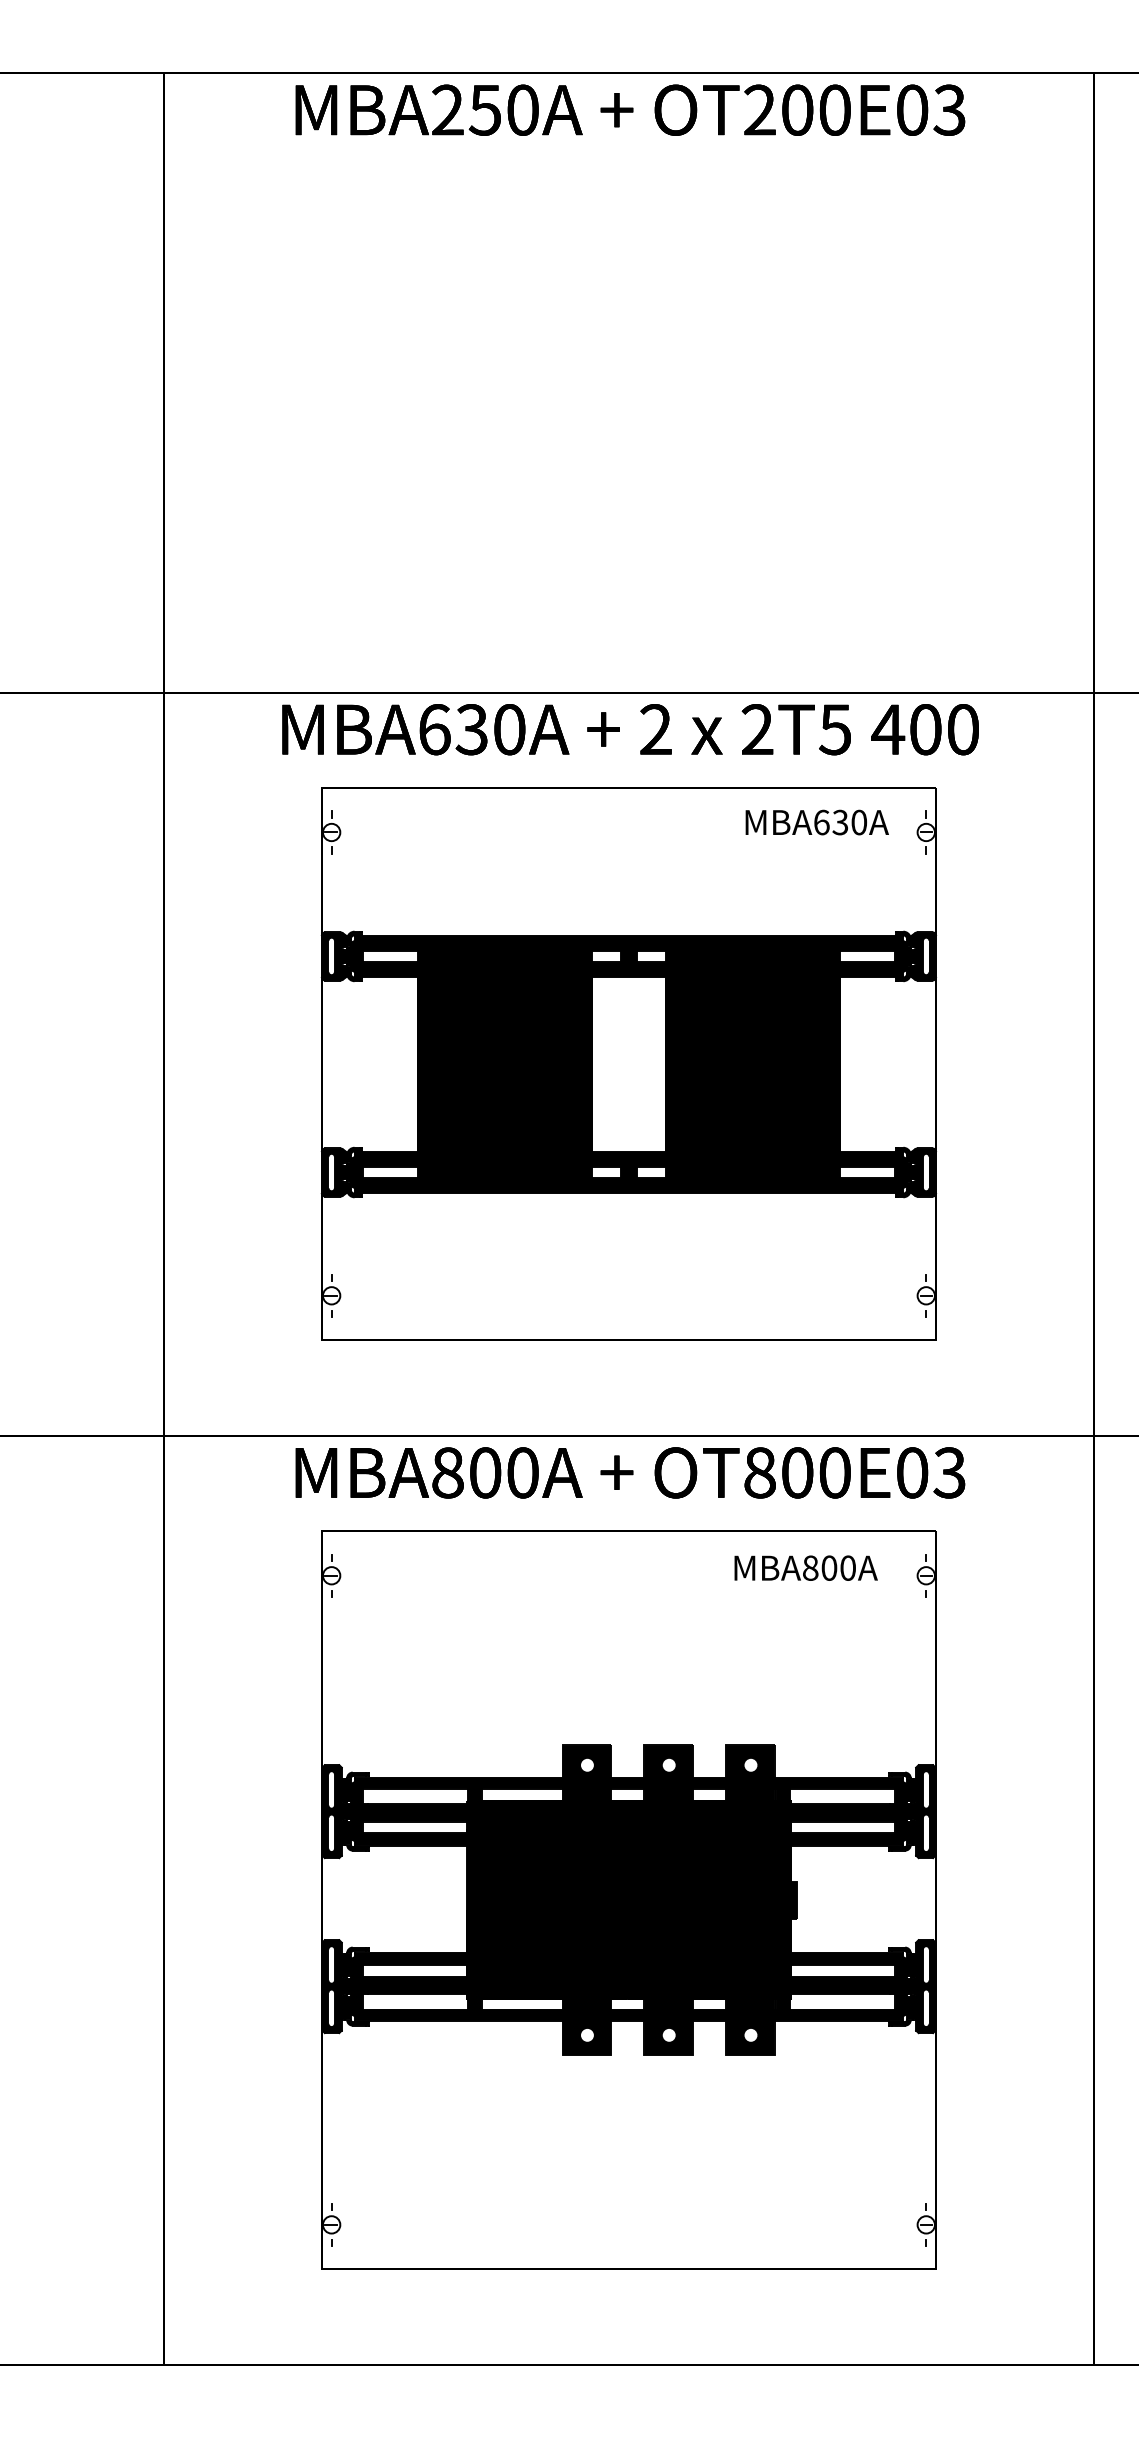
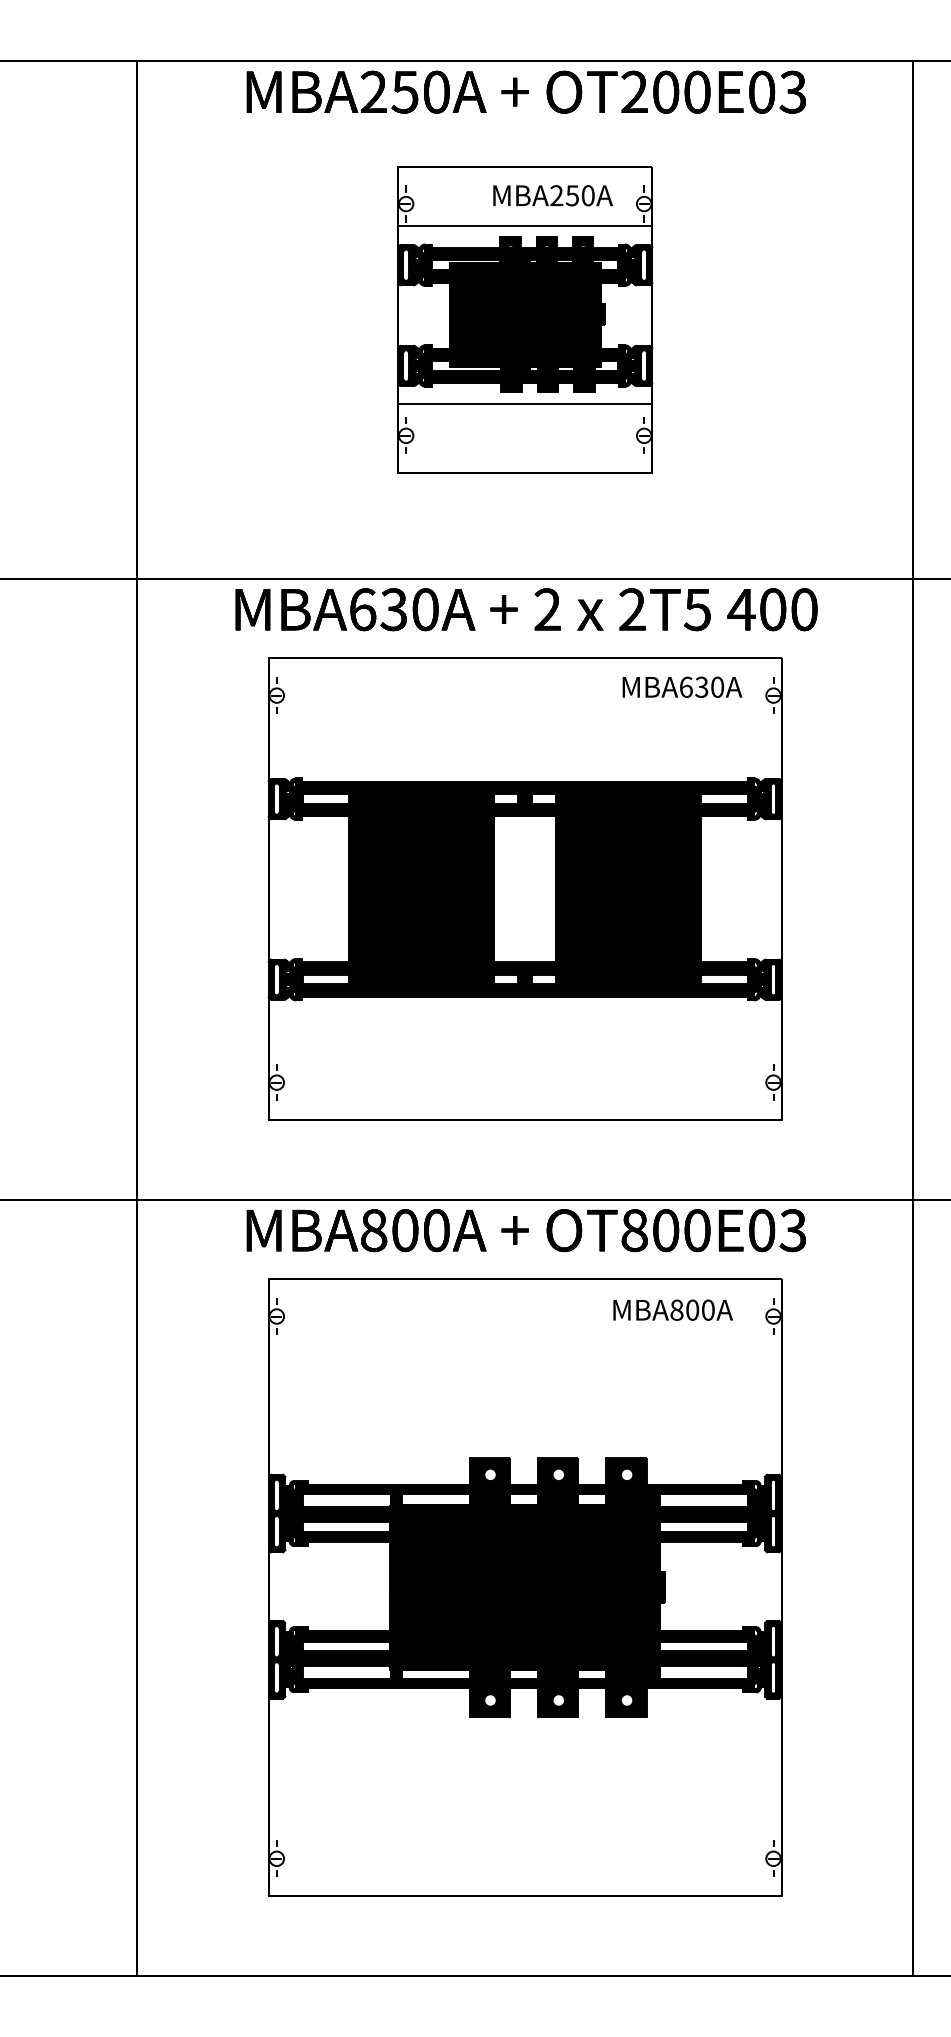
part: (628, 382) -> (524, 319), added

